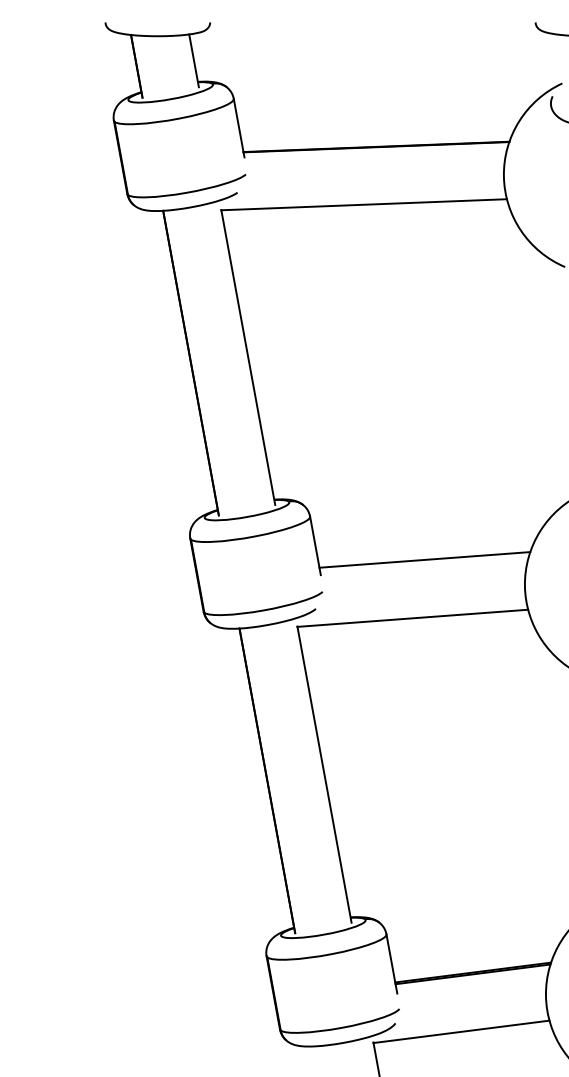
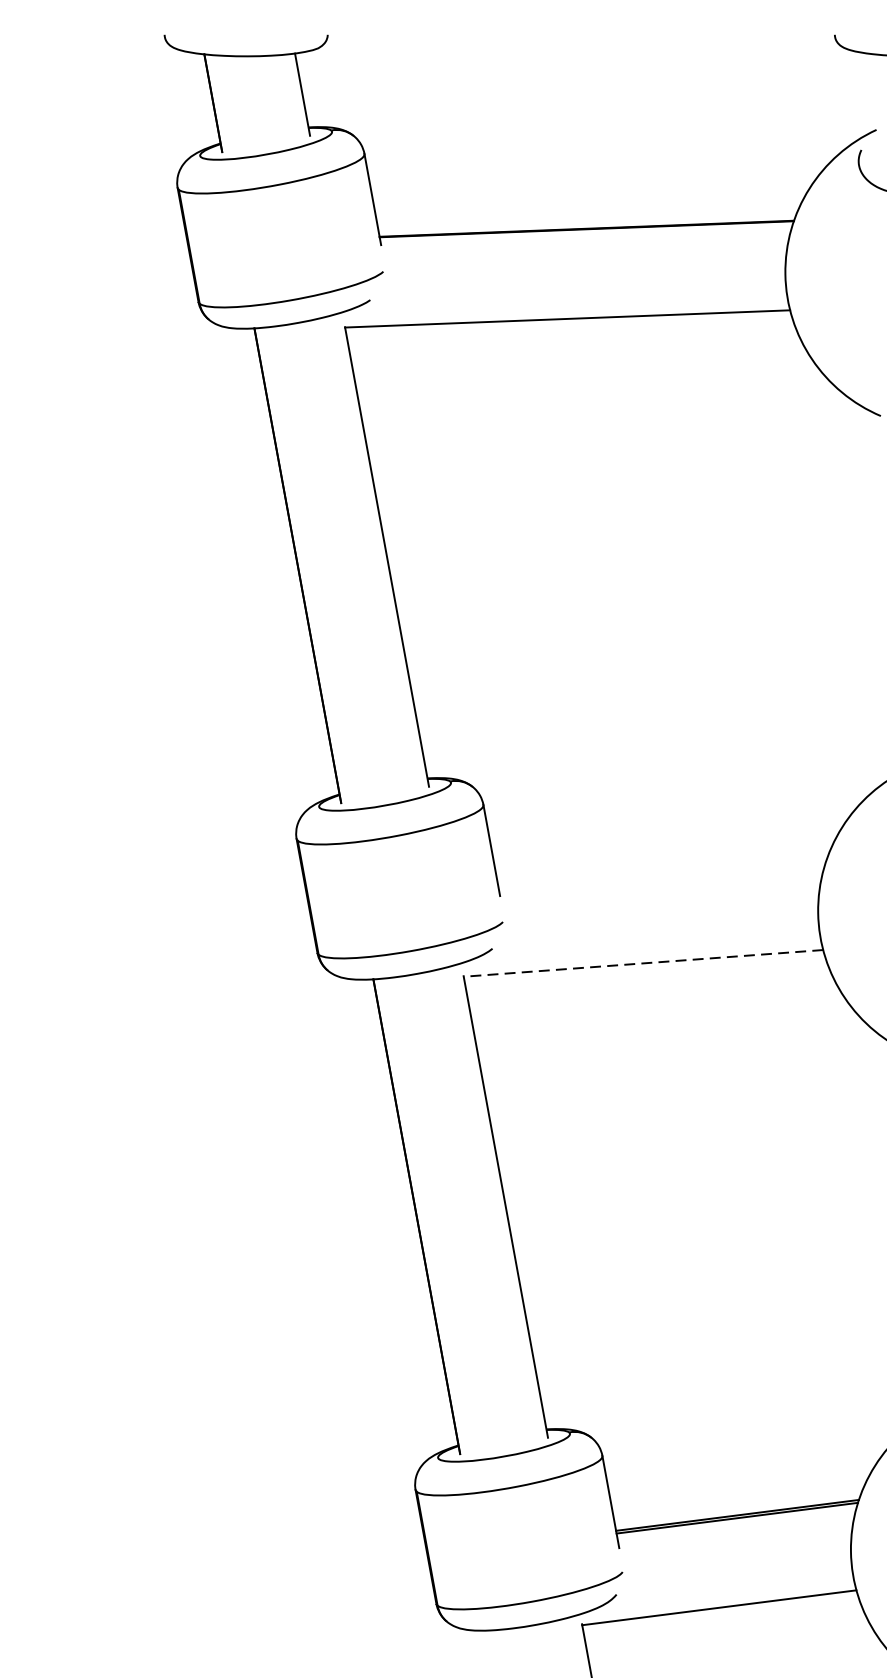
line: (424, 559) -> (661, 871), removed
line: (412, 618) -> (642, 963), solid -> dashed

